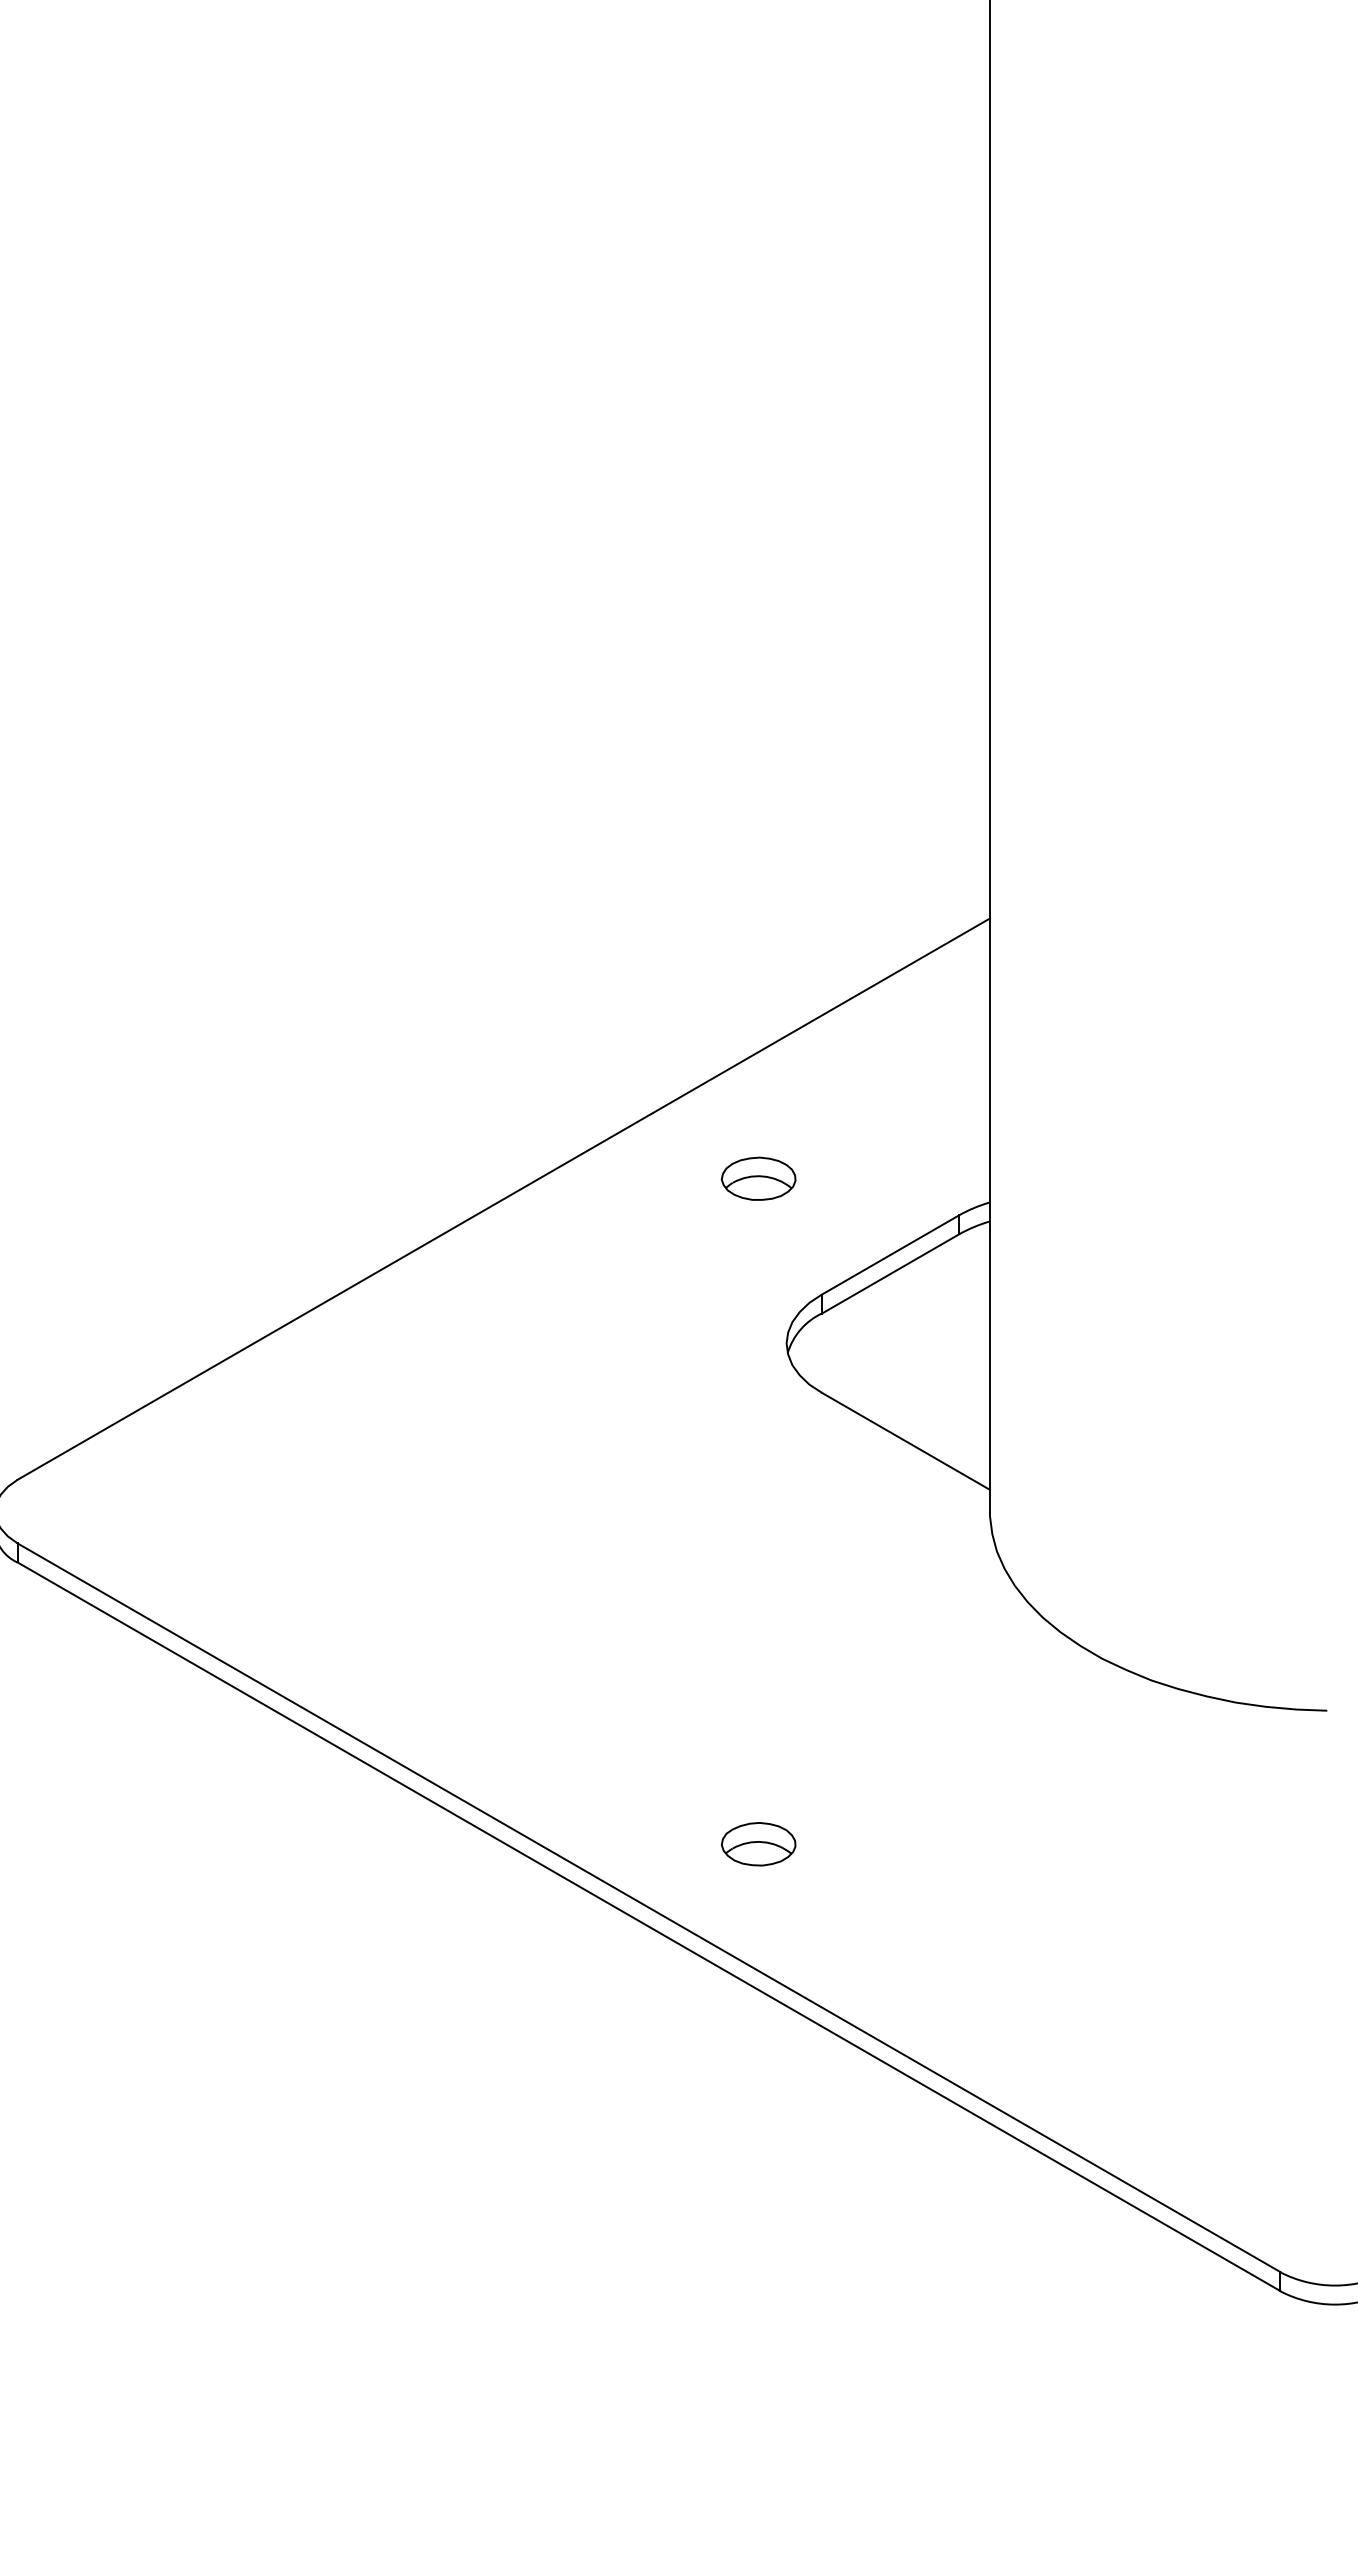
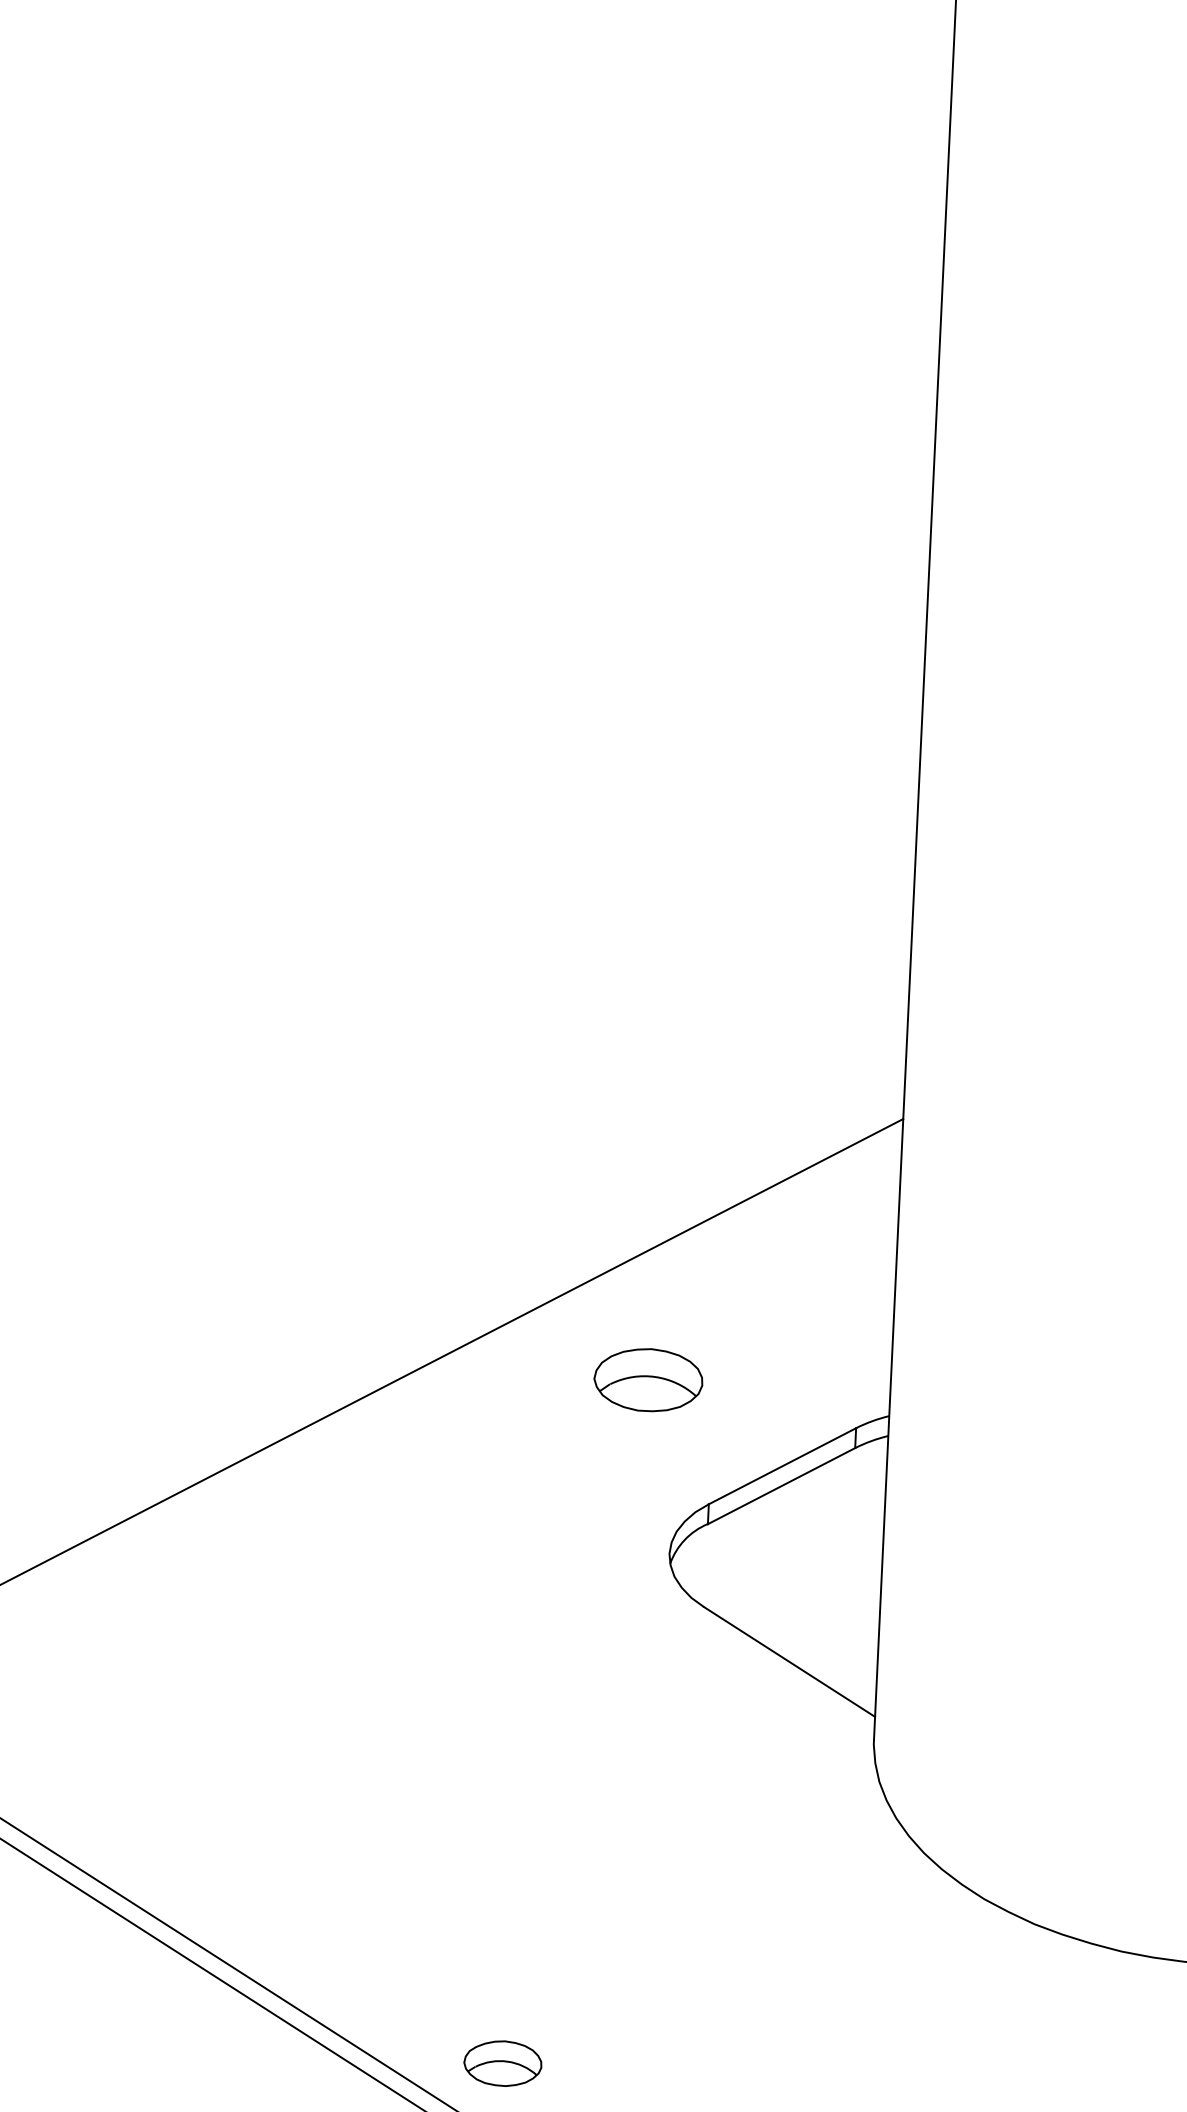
part: (758, 1178) -> (648, 1379), size x1.4
part: (758, 1844) -> (502, 2063), moved

